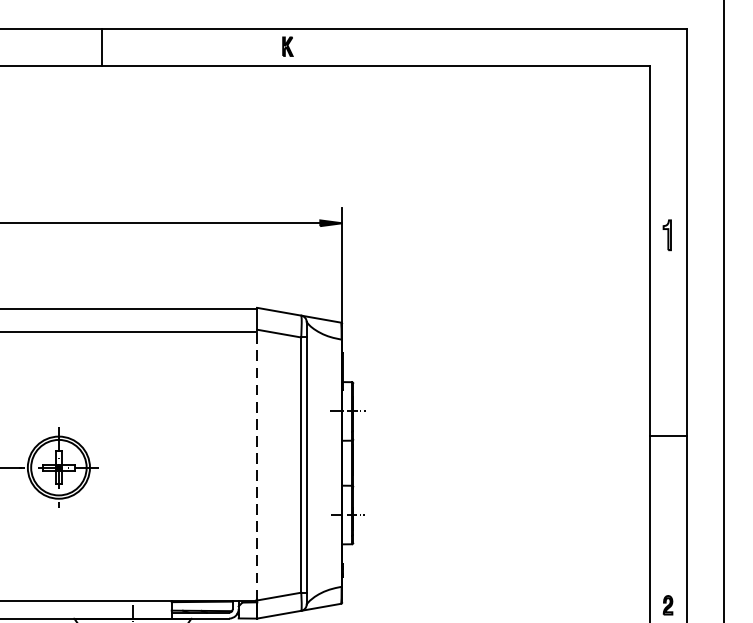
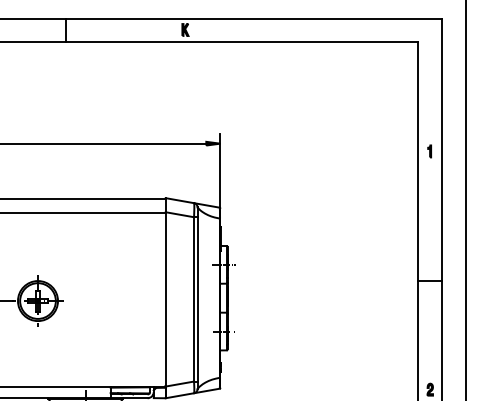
part: (666, 235) -> (429, 151), size x0.62
line: (256, 463) -> (165, 298), dashed -> solid

